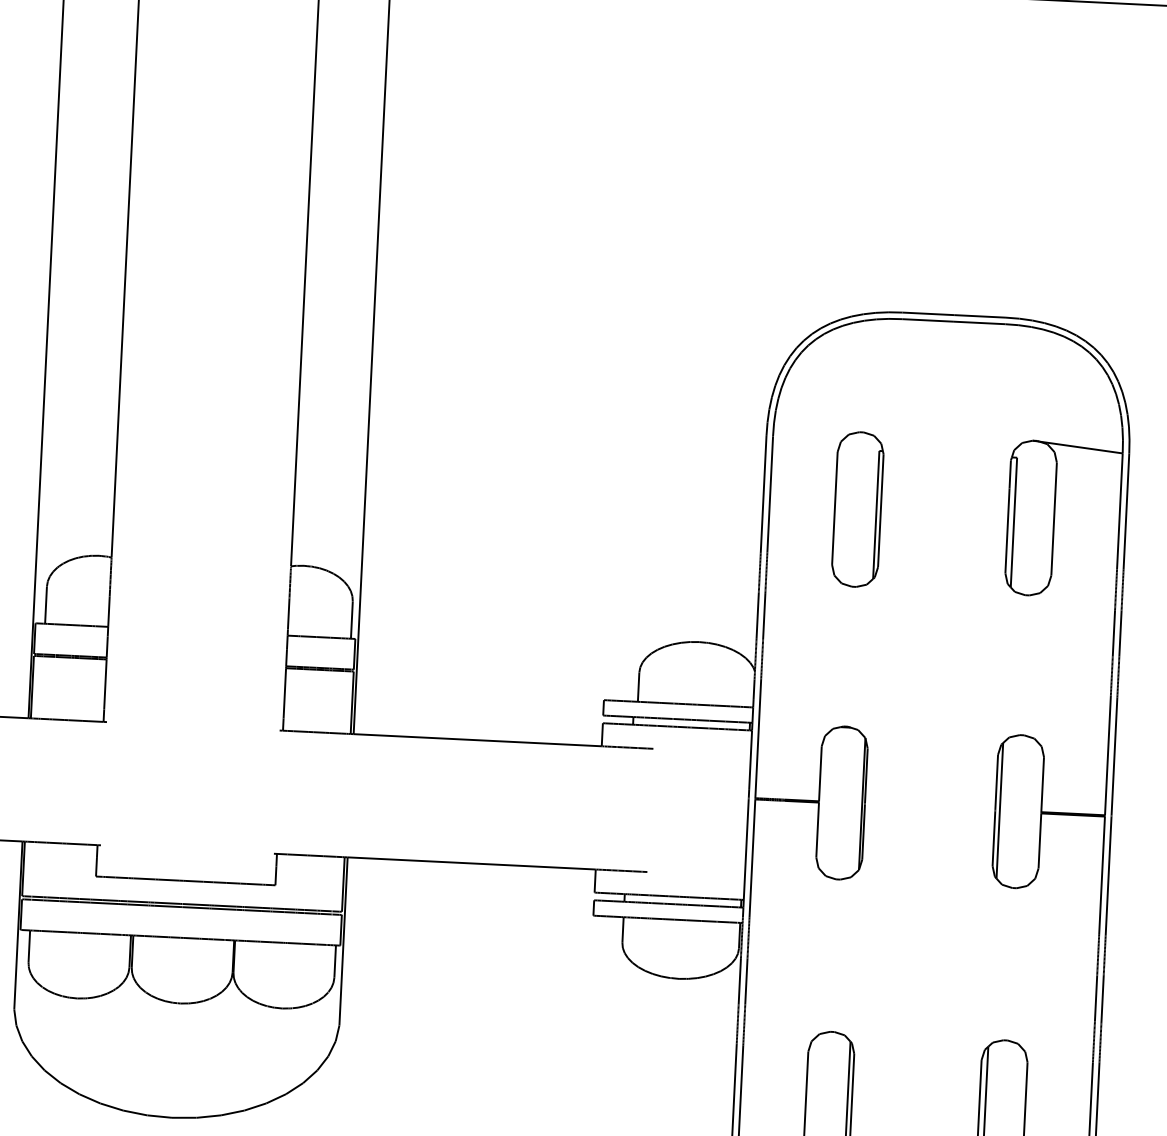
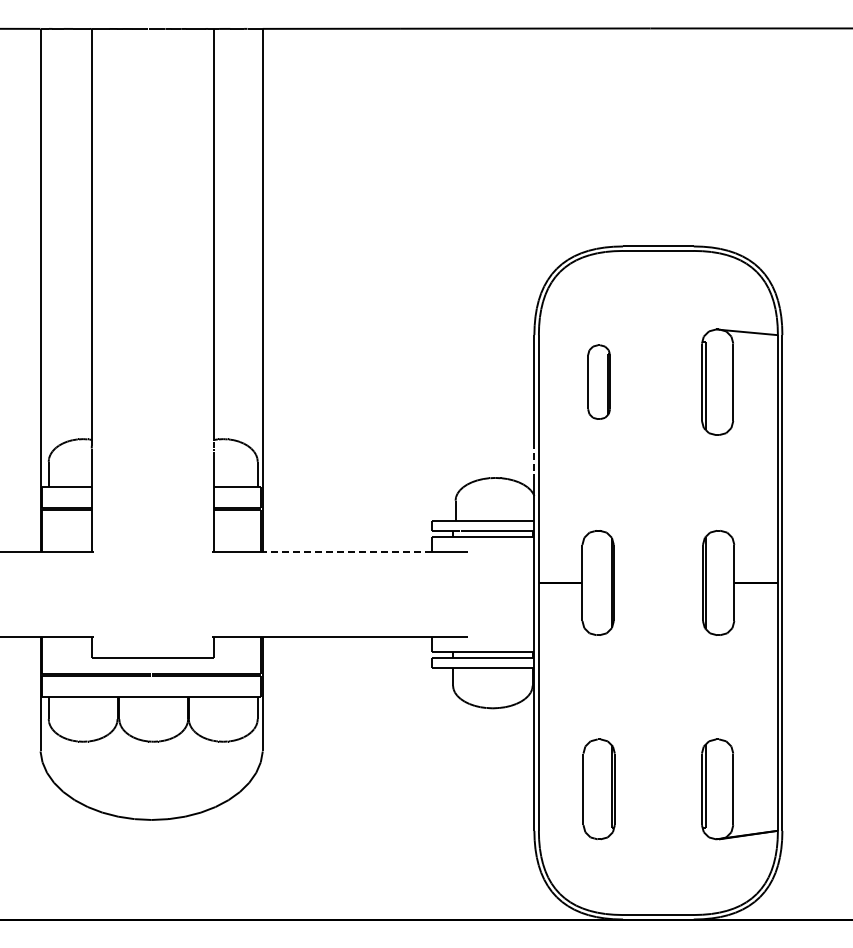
part: (856, 508) -> (598, 381), size x0.7
line: (757, 616) -> (534, 458), solid -> dashed
line: (477, 740) -> (347, 552), solid -> dashed

